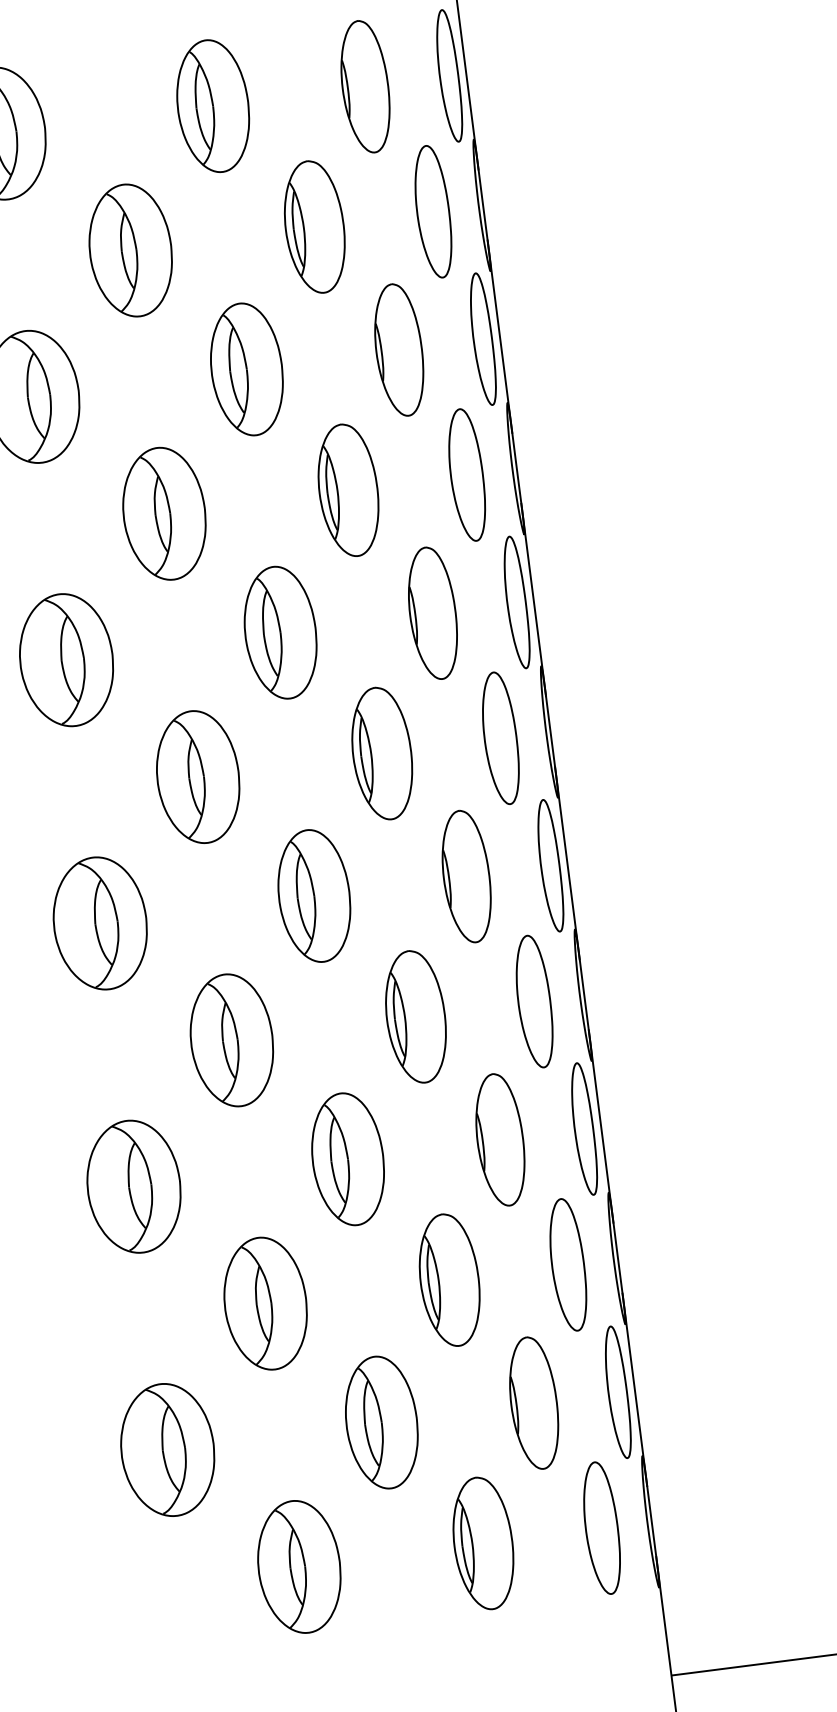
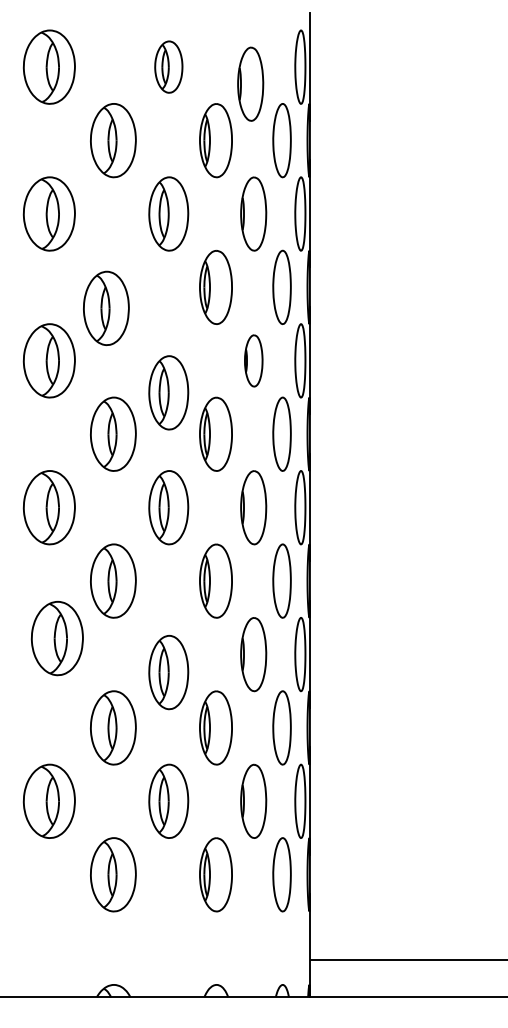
part: (364, 85) -> (250, 83), moved
part: (212, 105) -> (168, 66), size x0.7
part: (164, 512) -> (106, 307), moved
part: (432, 612) -> (253, 360), size x0.7
part: (280, 632) -> (168, 392), moved
part: (347, 1159) -> (168, 672), moved
part: (132, 1186) -> (56, 638), moved

